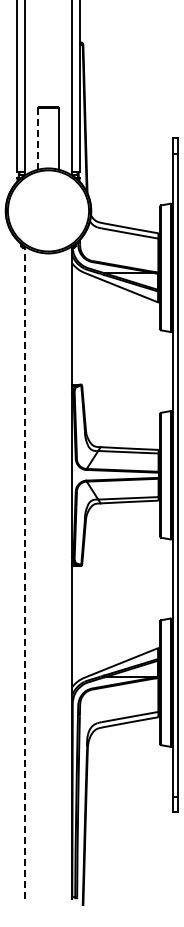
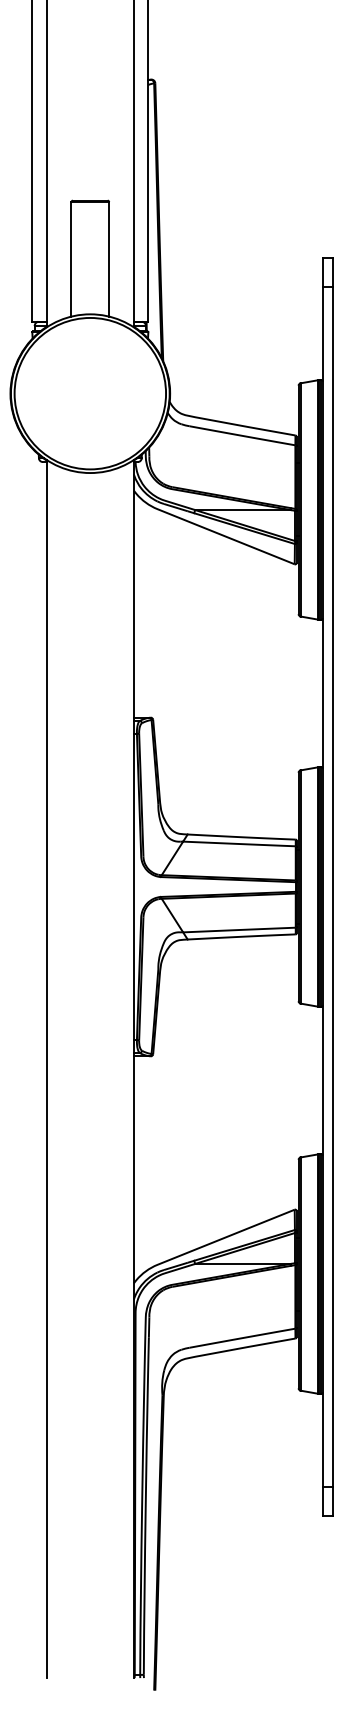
line: (38, 138) -> (71, 258), dashed -> solid
line: (25, 572) -> (47, 1068), dashed -> solid

